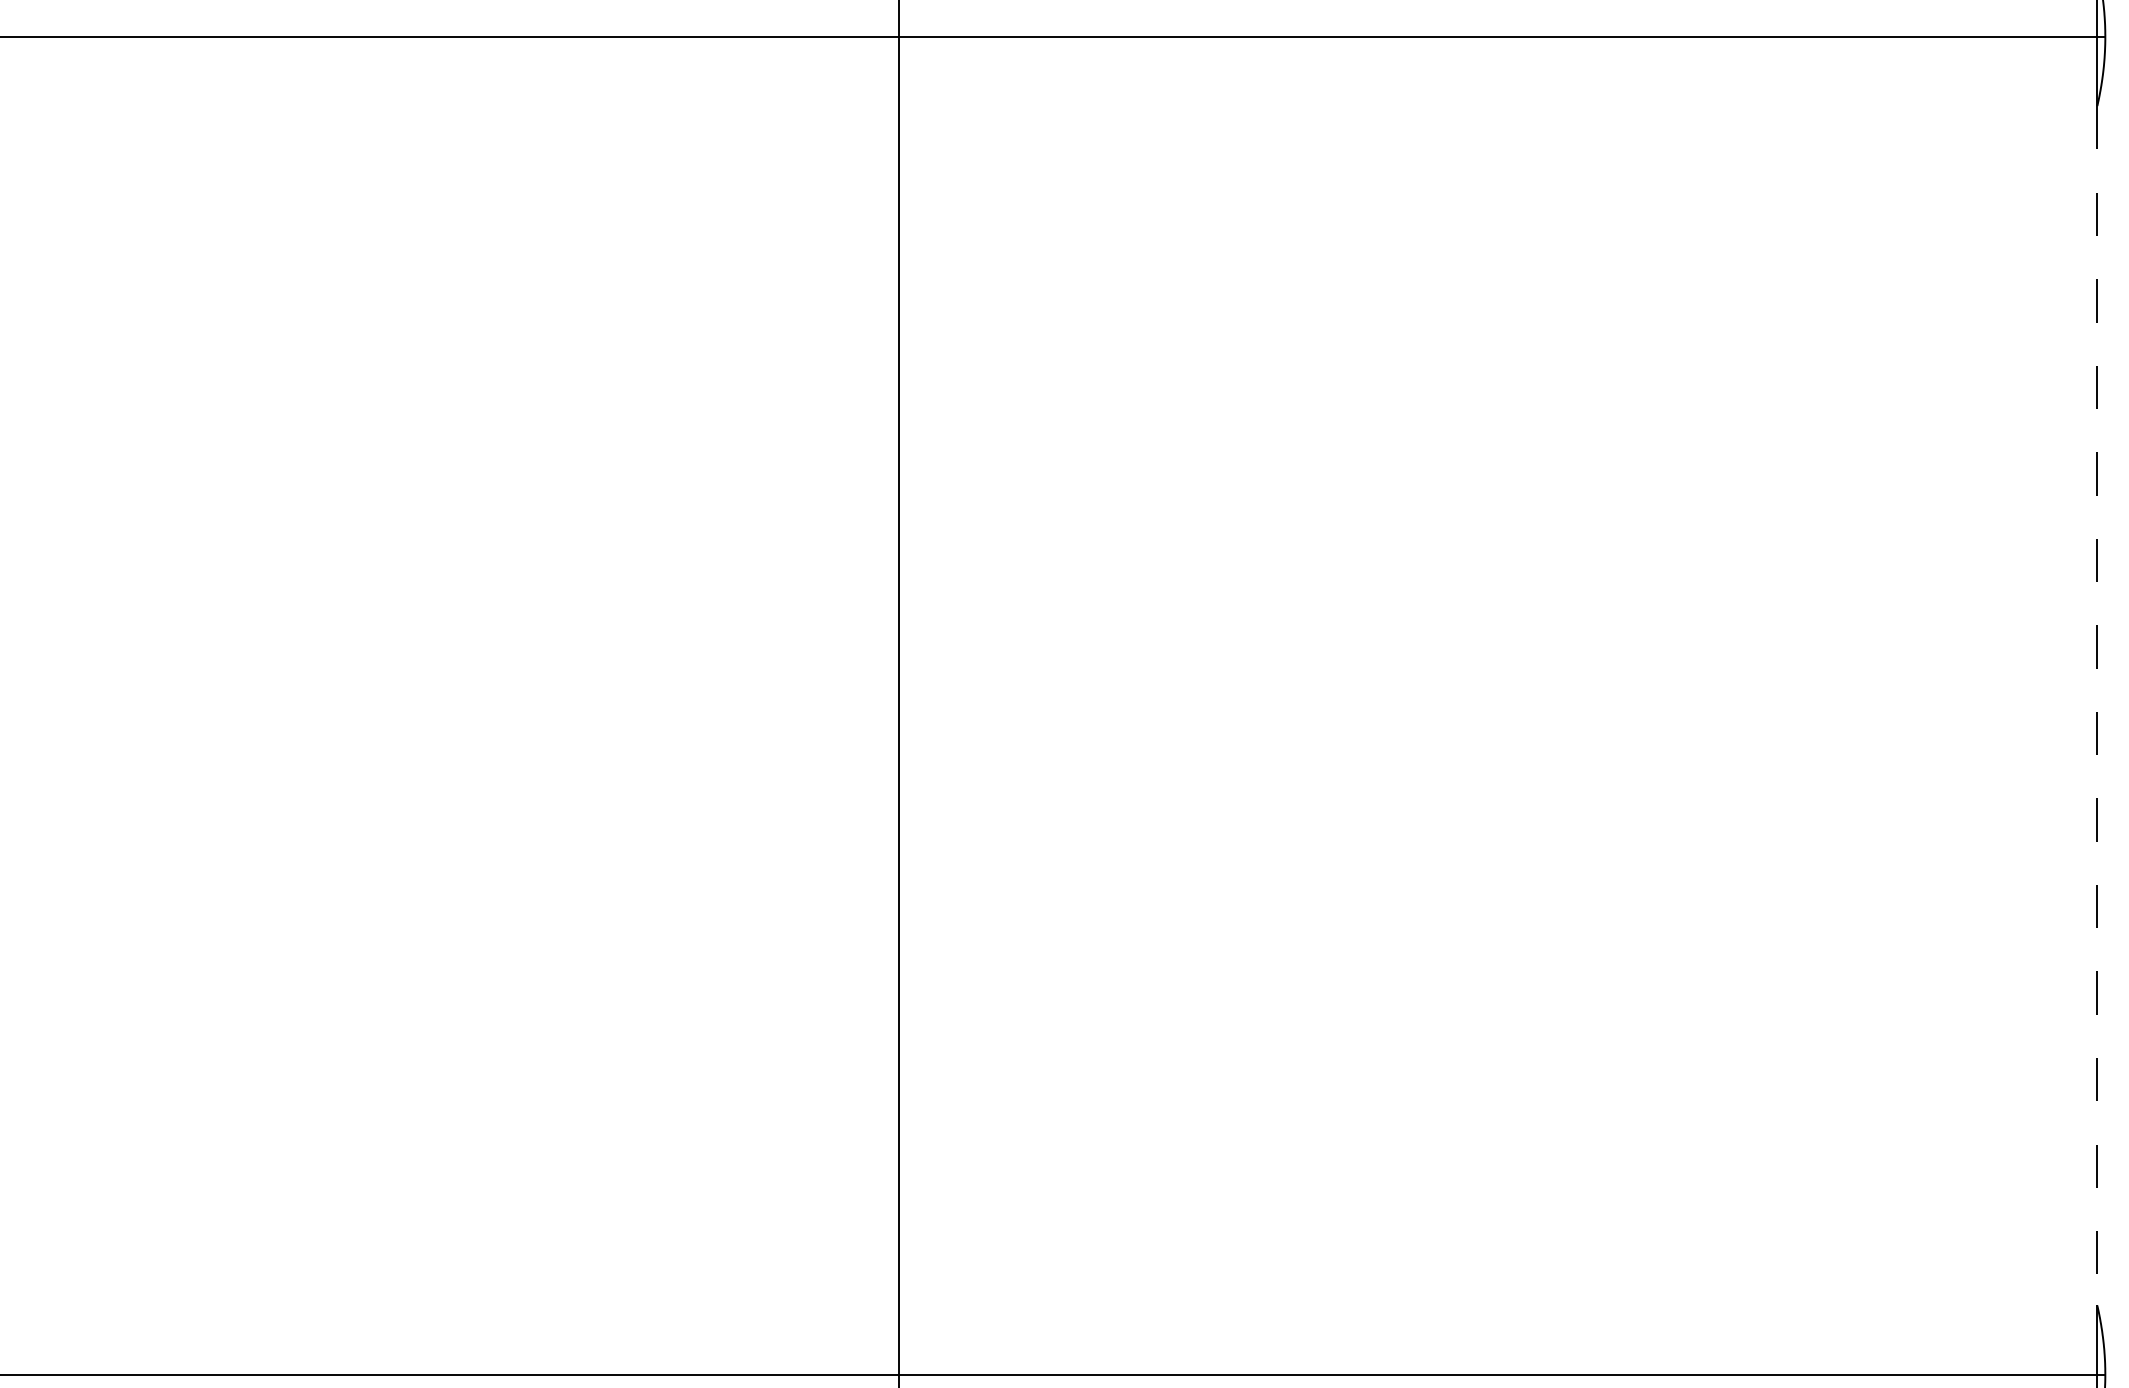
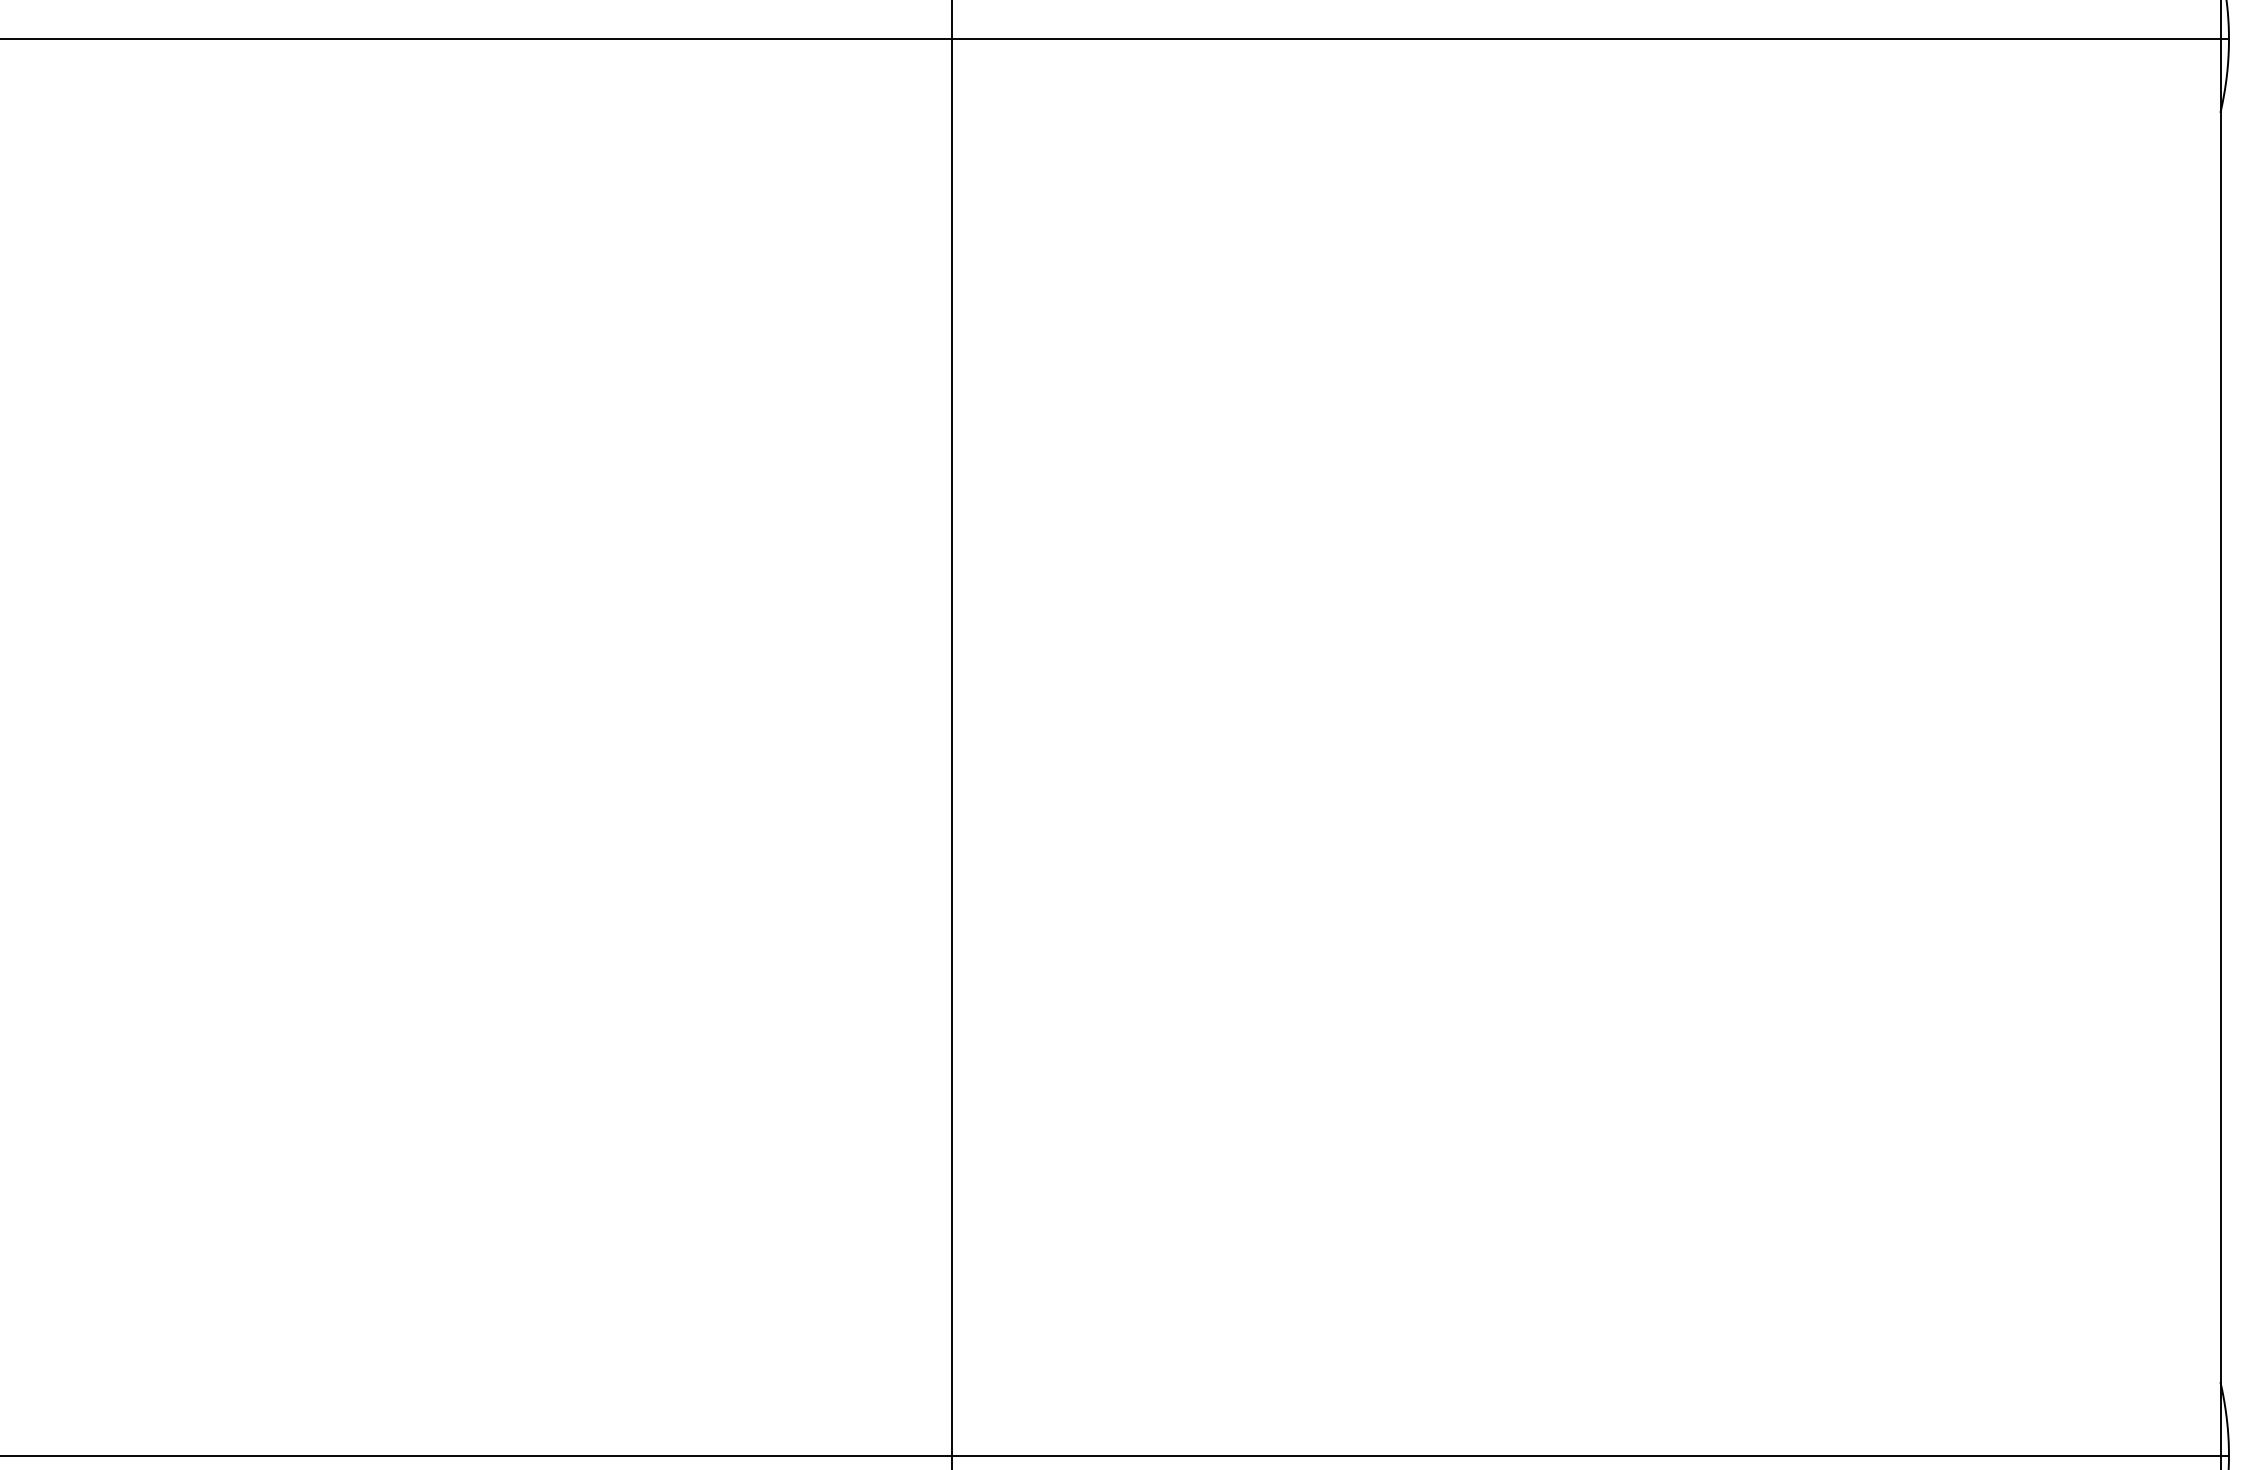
line: (2097, 705) -> (2220, 747), dashed -> solid

